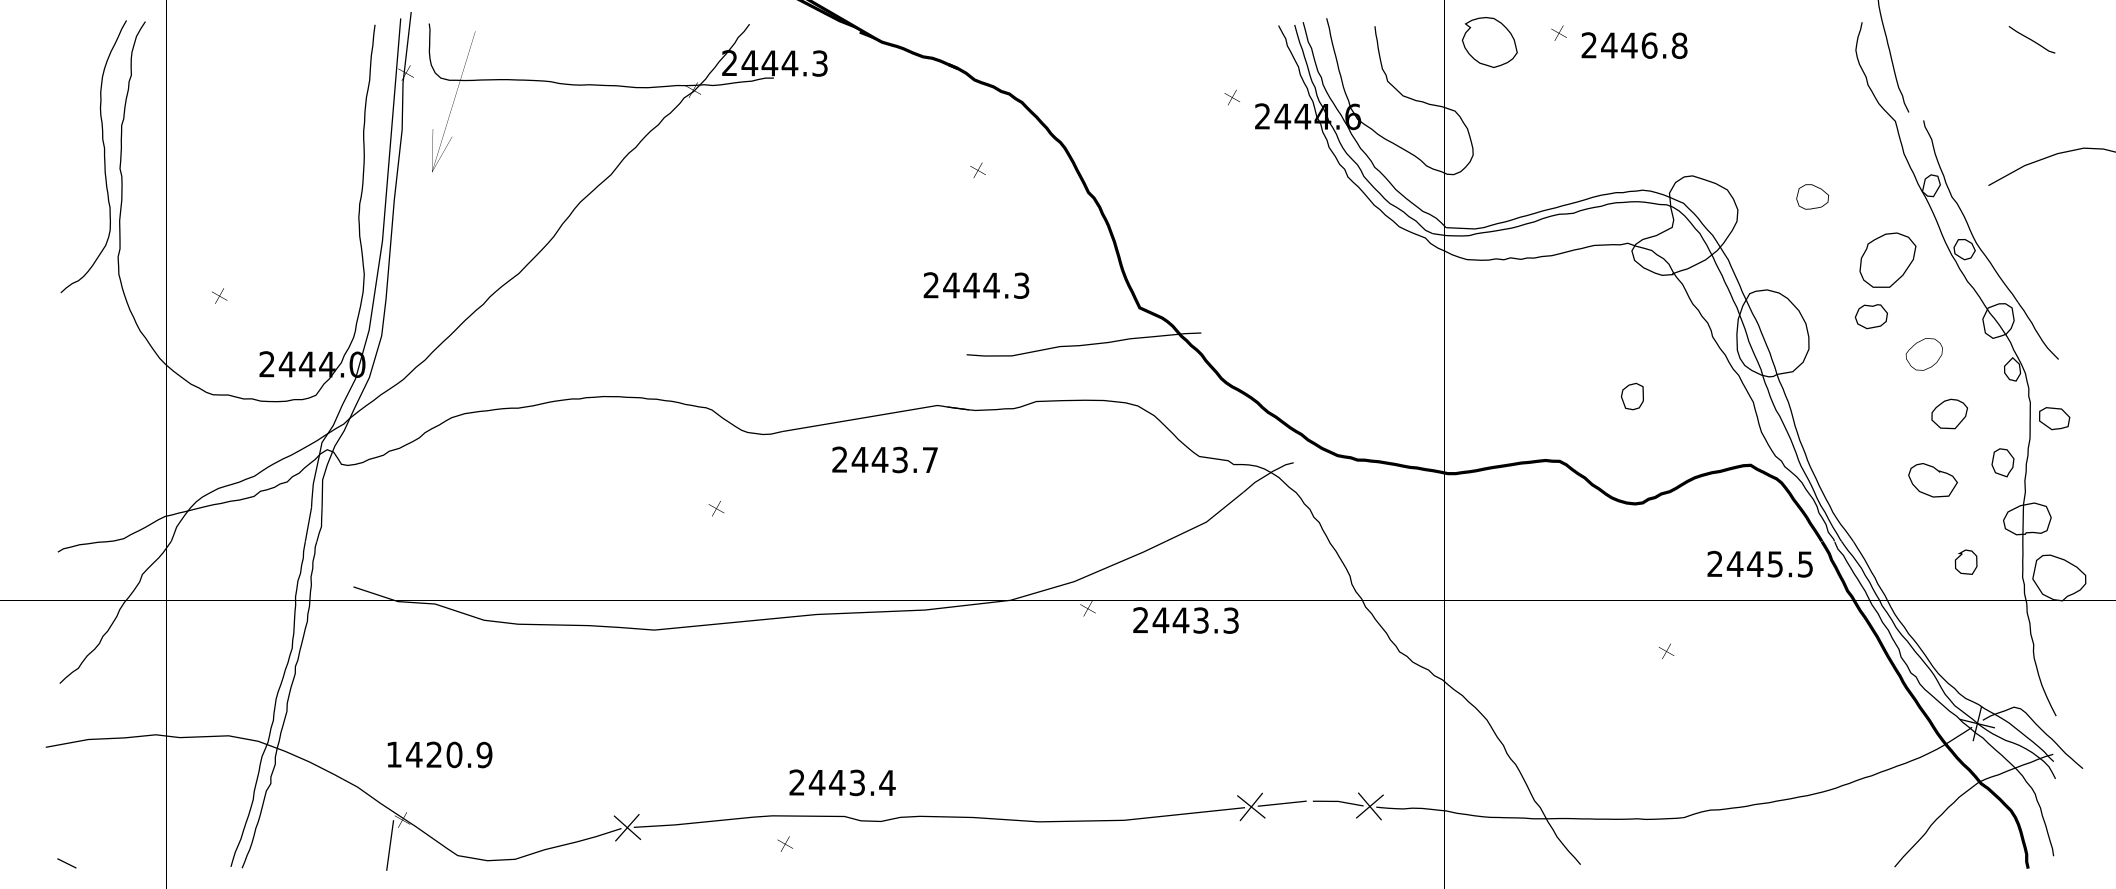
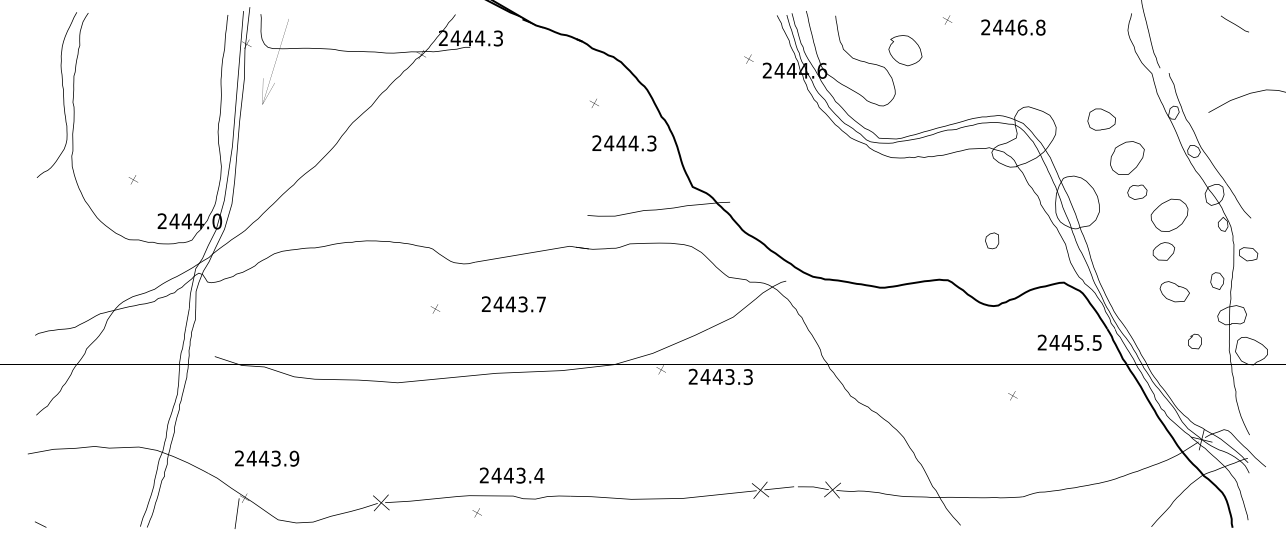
part: (1489, 42) -> (905, 50), moved
text: (1634, 45) -> (1013, 27), moved
part: (1812, 196) -> (1101, 119), size x1.43
part: (1888, 259) -> (1127, 157), moved
text: (976, 285) -> (624, 143), moved
part: (1924, 353) -> (1169, 214), size x1.67
part: (1948, 414) -> (1163, 251), moved
text: (884, 460) -> (513, 304), moved
text: (423, 754) -> (257, 458), 1420.9 -> 2443.9

